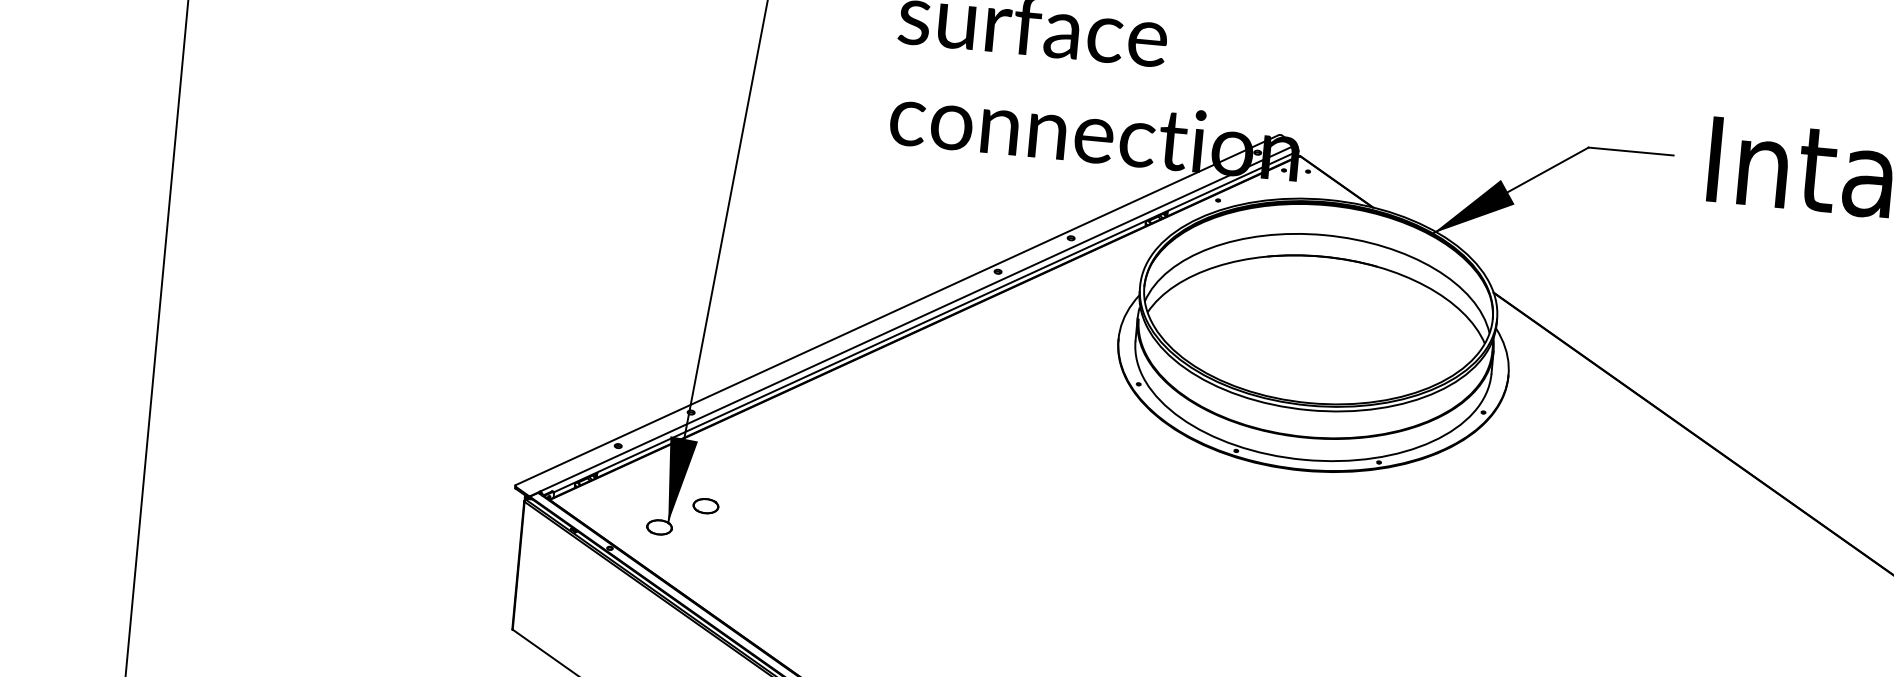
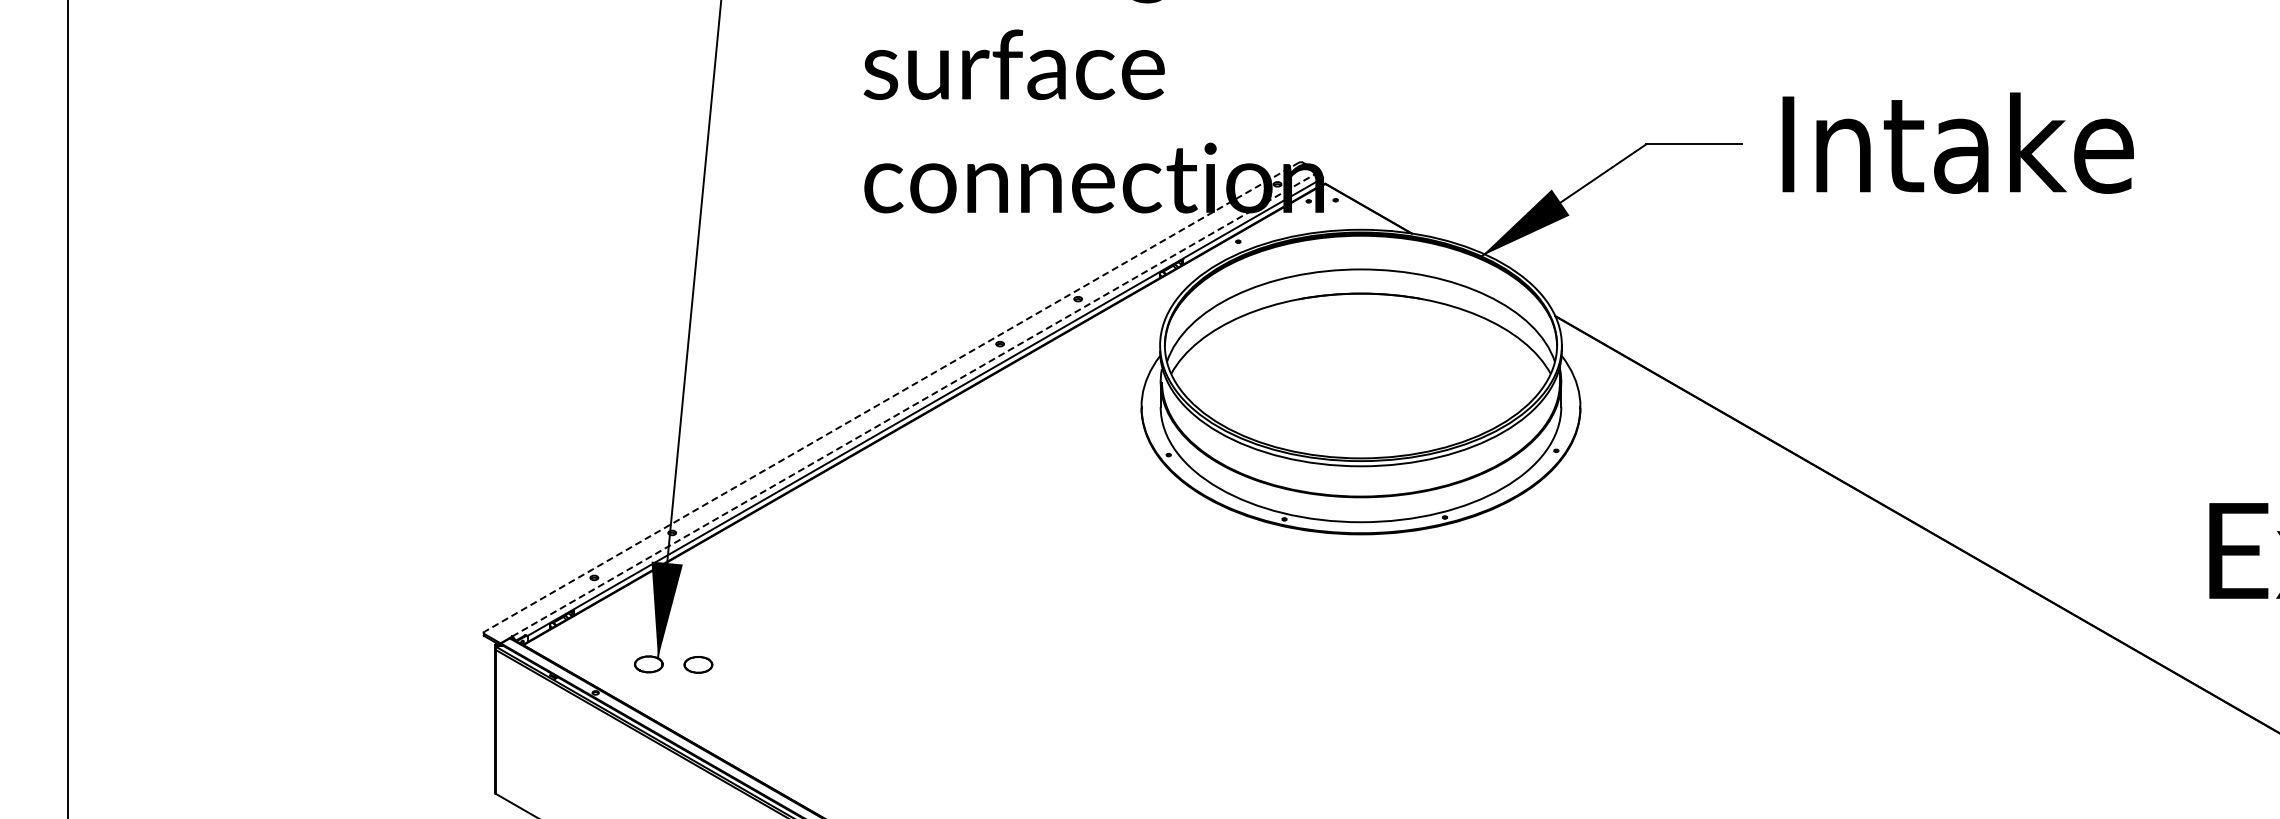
line: (897, 310) -> (891, 397), solid -> dashed
line: (918, 317) -> (916, 403), solid -> dashed
part: (706, 505) -> (698, 664), moved

